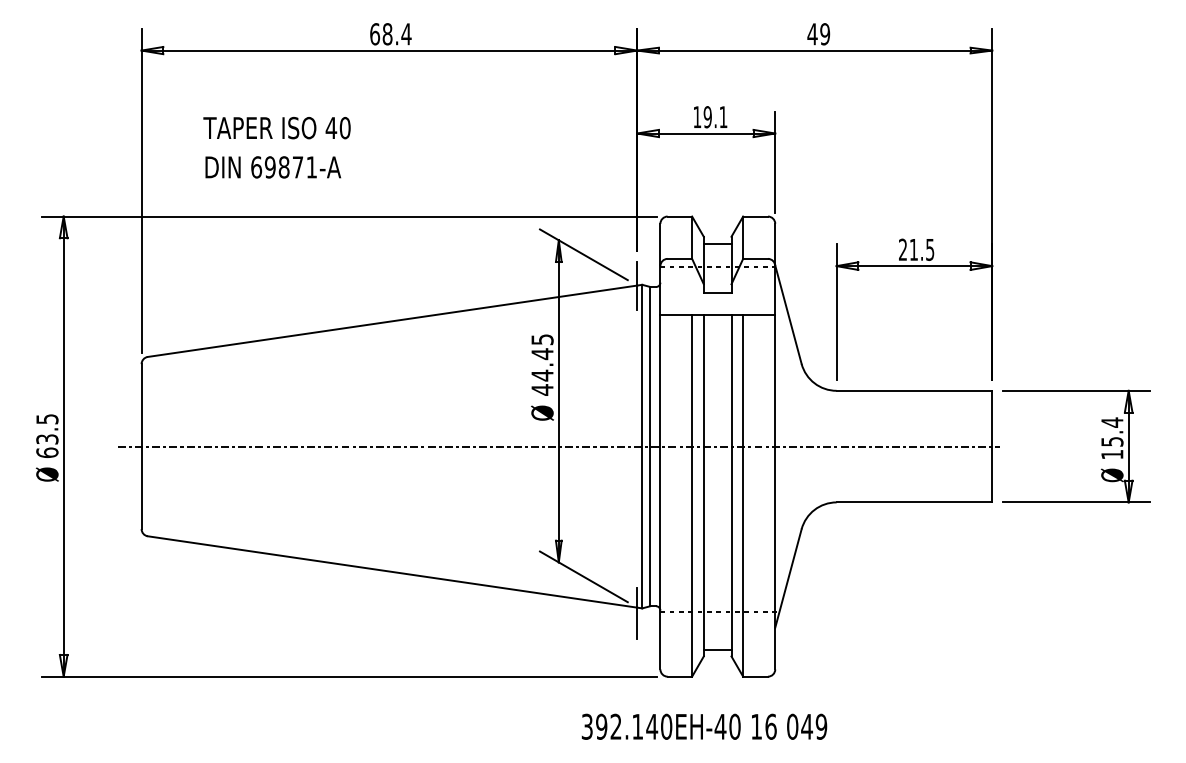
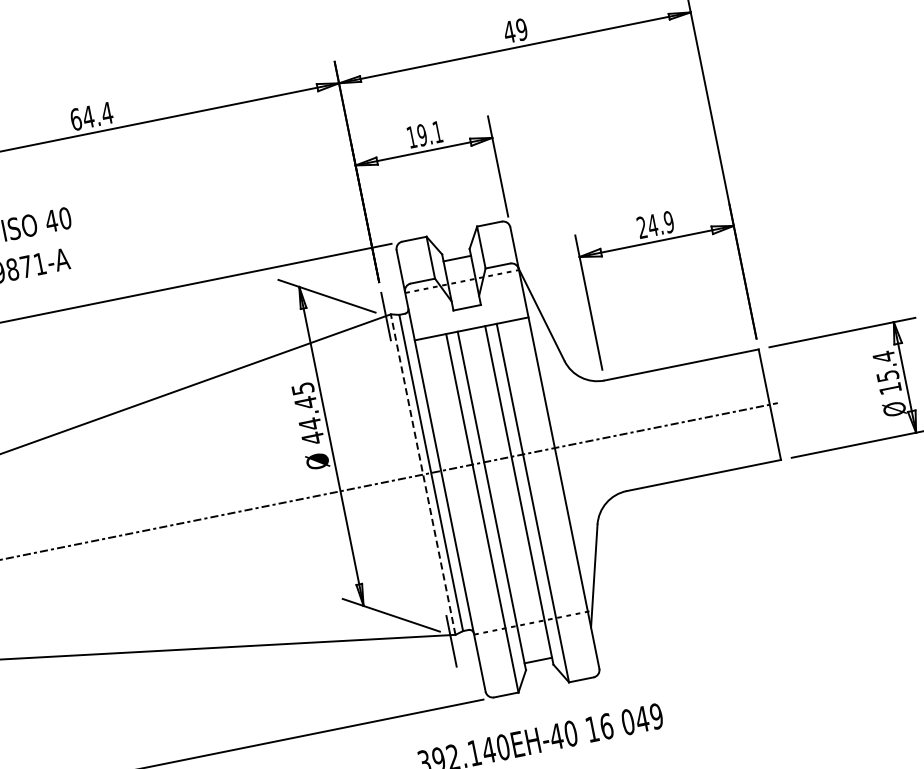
text: (387, 34) -> (88, 117), 68.4 -> 64.4
text: (921, 249) -> (660, 223), 21.5 -> 24.9
line: (642, 446) -> (423, 474), solid -> dashed

